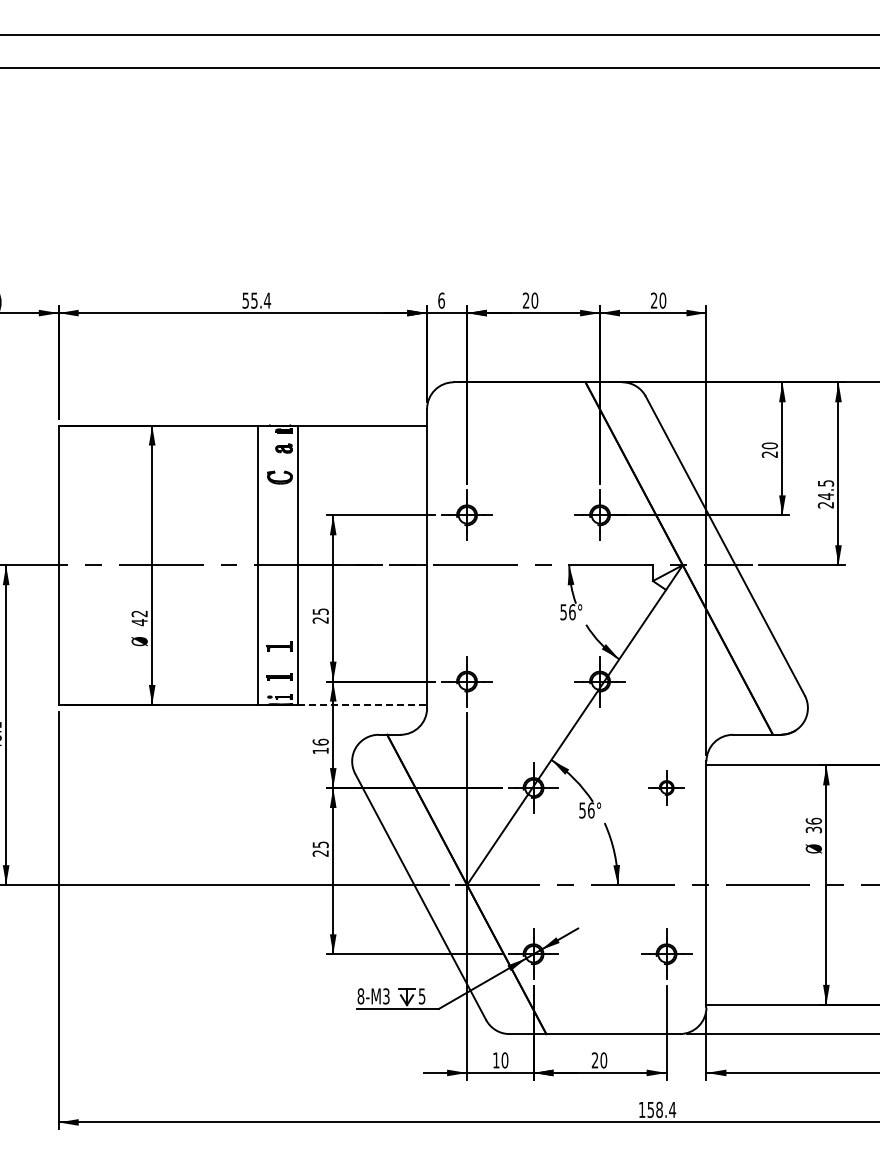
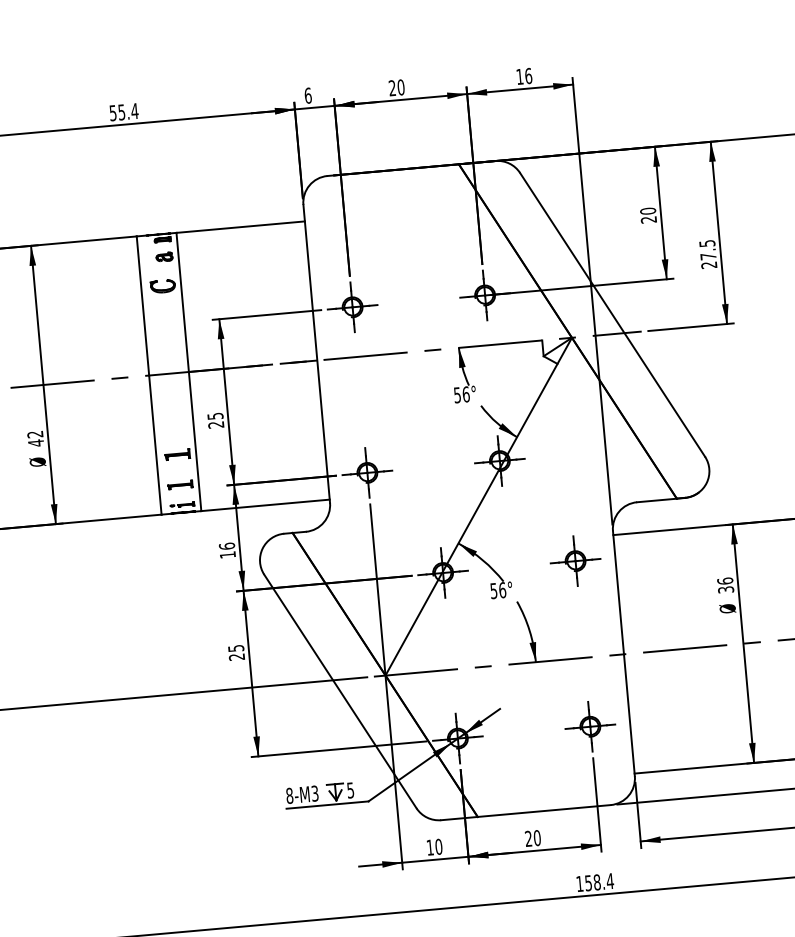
text: (658, 300) -> (524, 76), 20 -> 16
text: (825, 496) -> (708, 256), 24.5 -> 27.5
line: (363, 704) -> (266, 504), dashed -> solid
part: (666, 787) -> (575, 560), size x1.43

